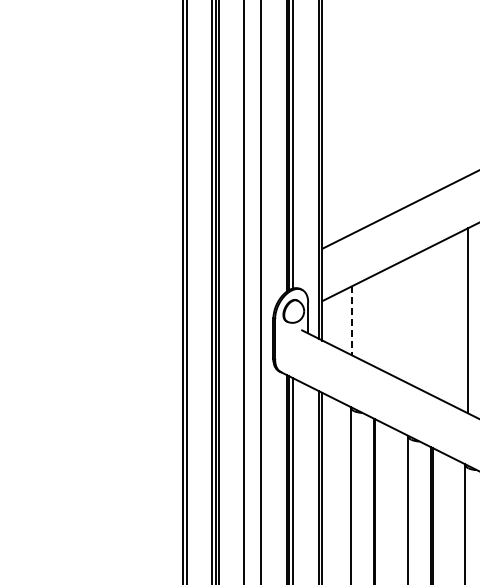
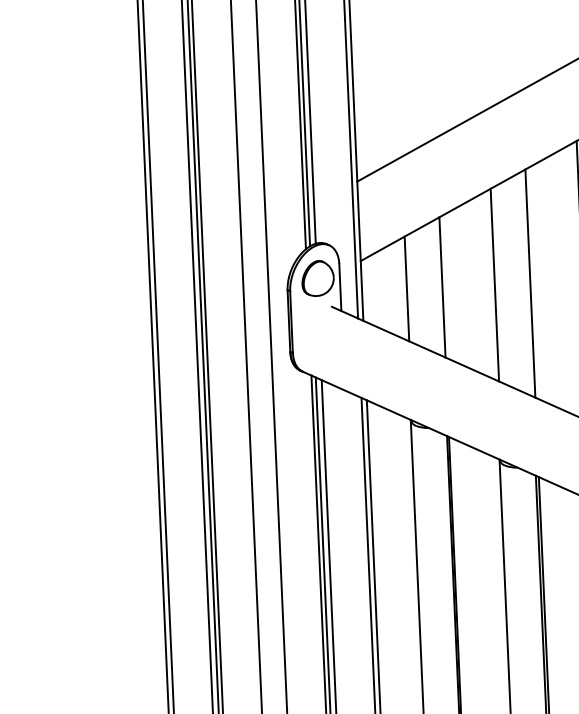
line: (375, 320) -> (442, 286), added
line: (409, 320) -> (494, 284), added
line: (433, 320) -> (530, 283), added
line: (351, 321) -> (406, 290), dashed -> solid

